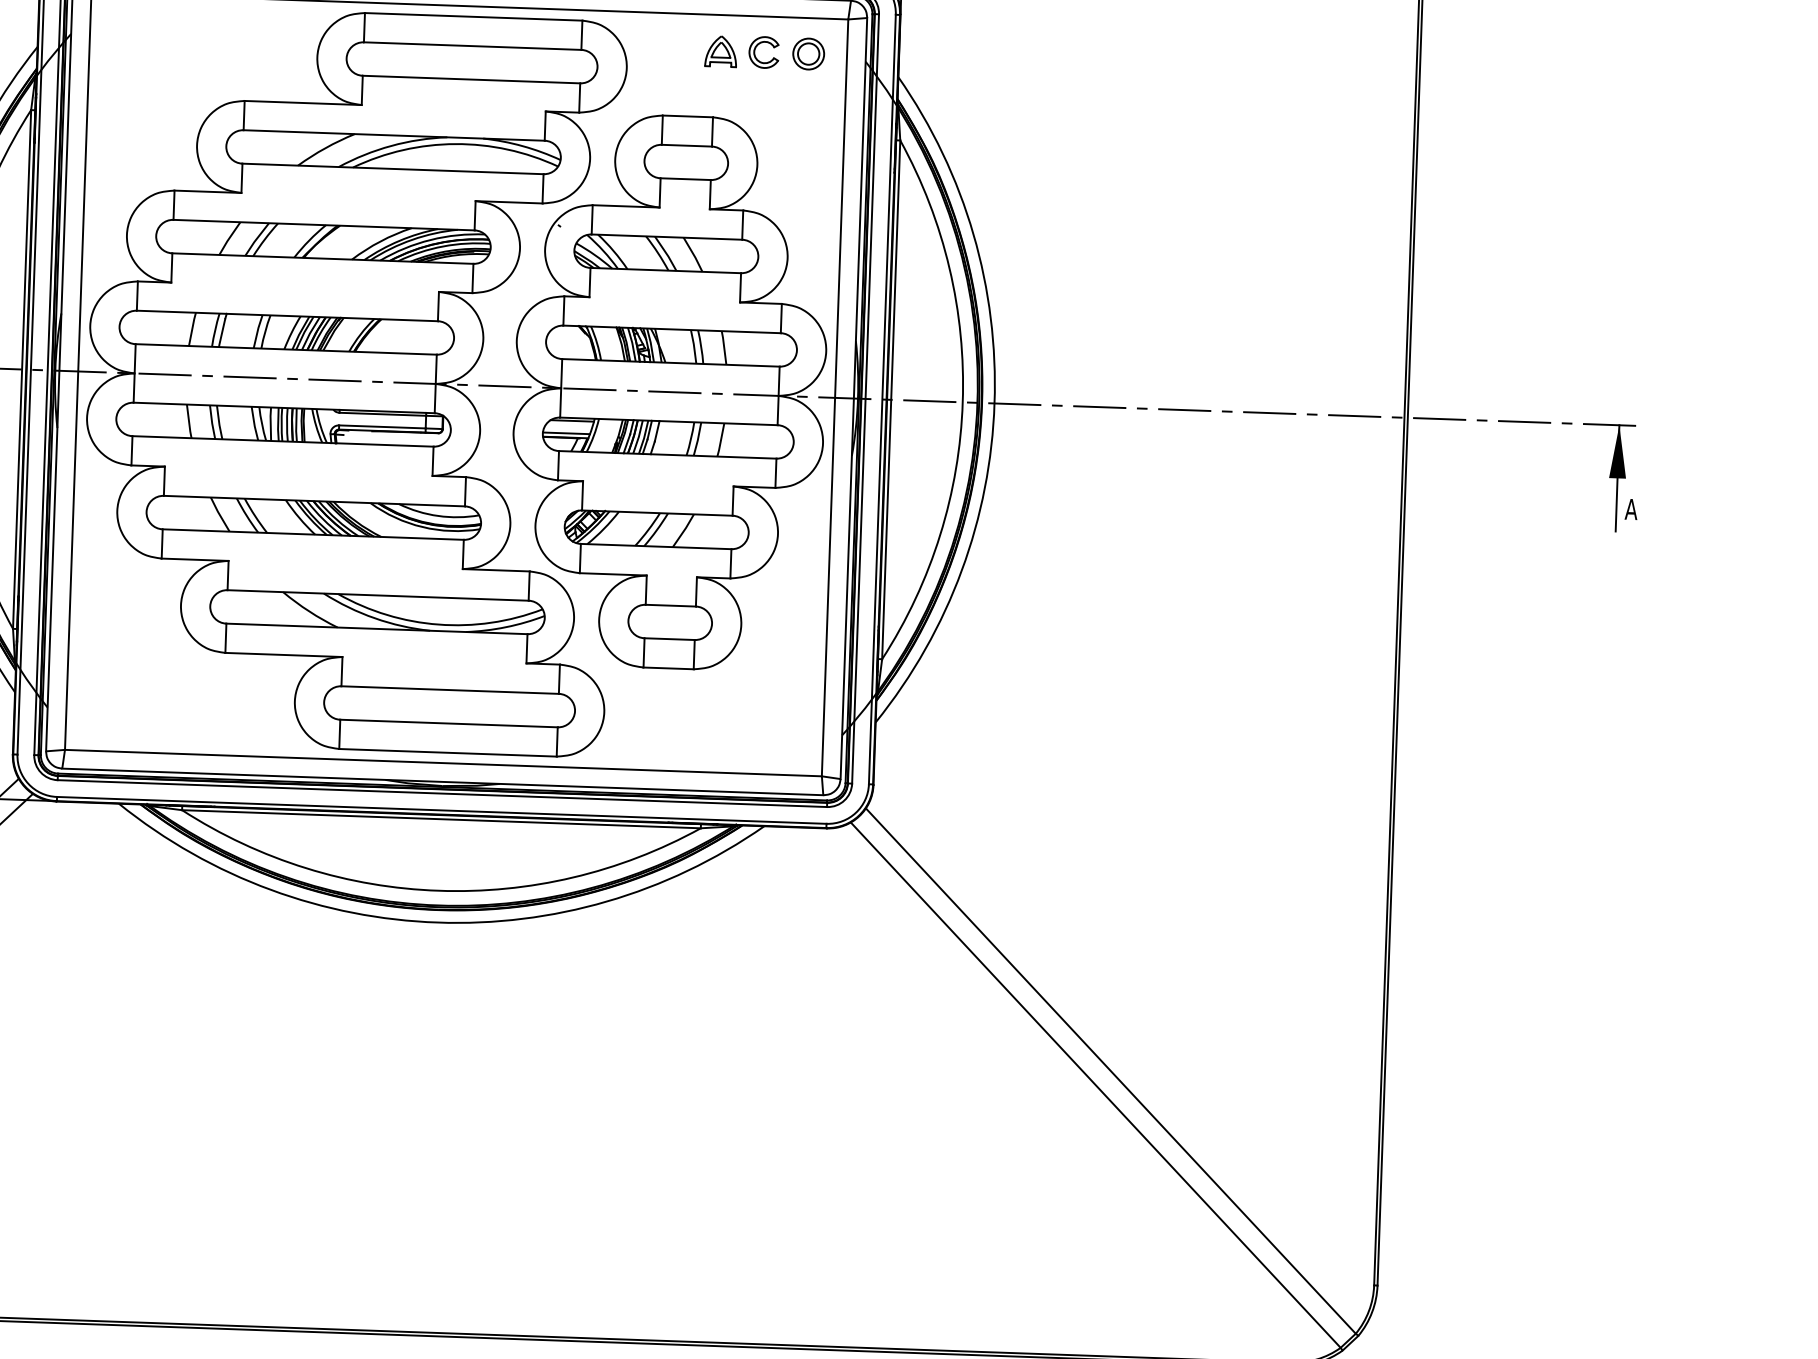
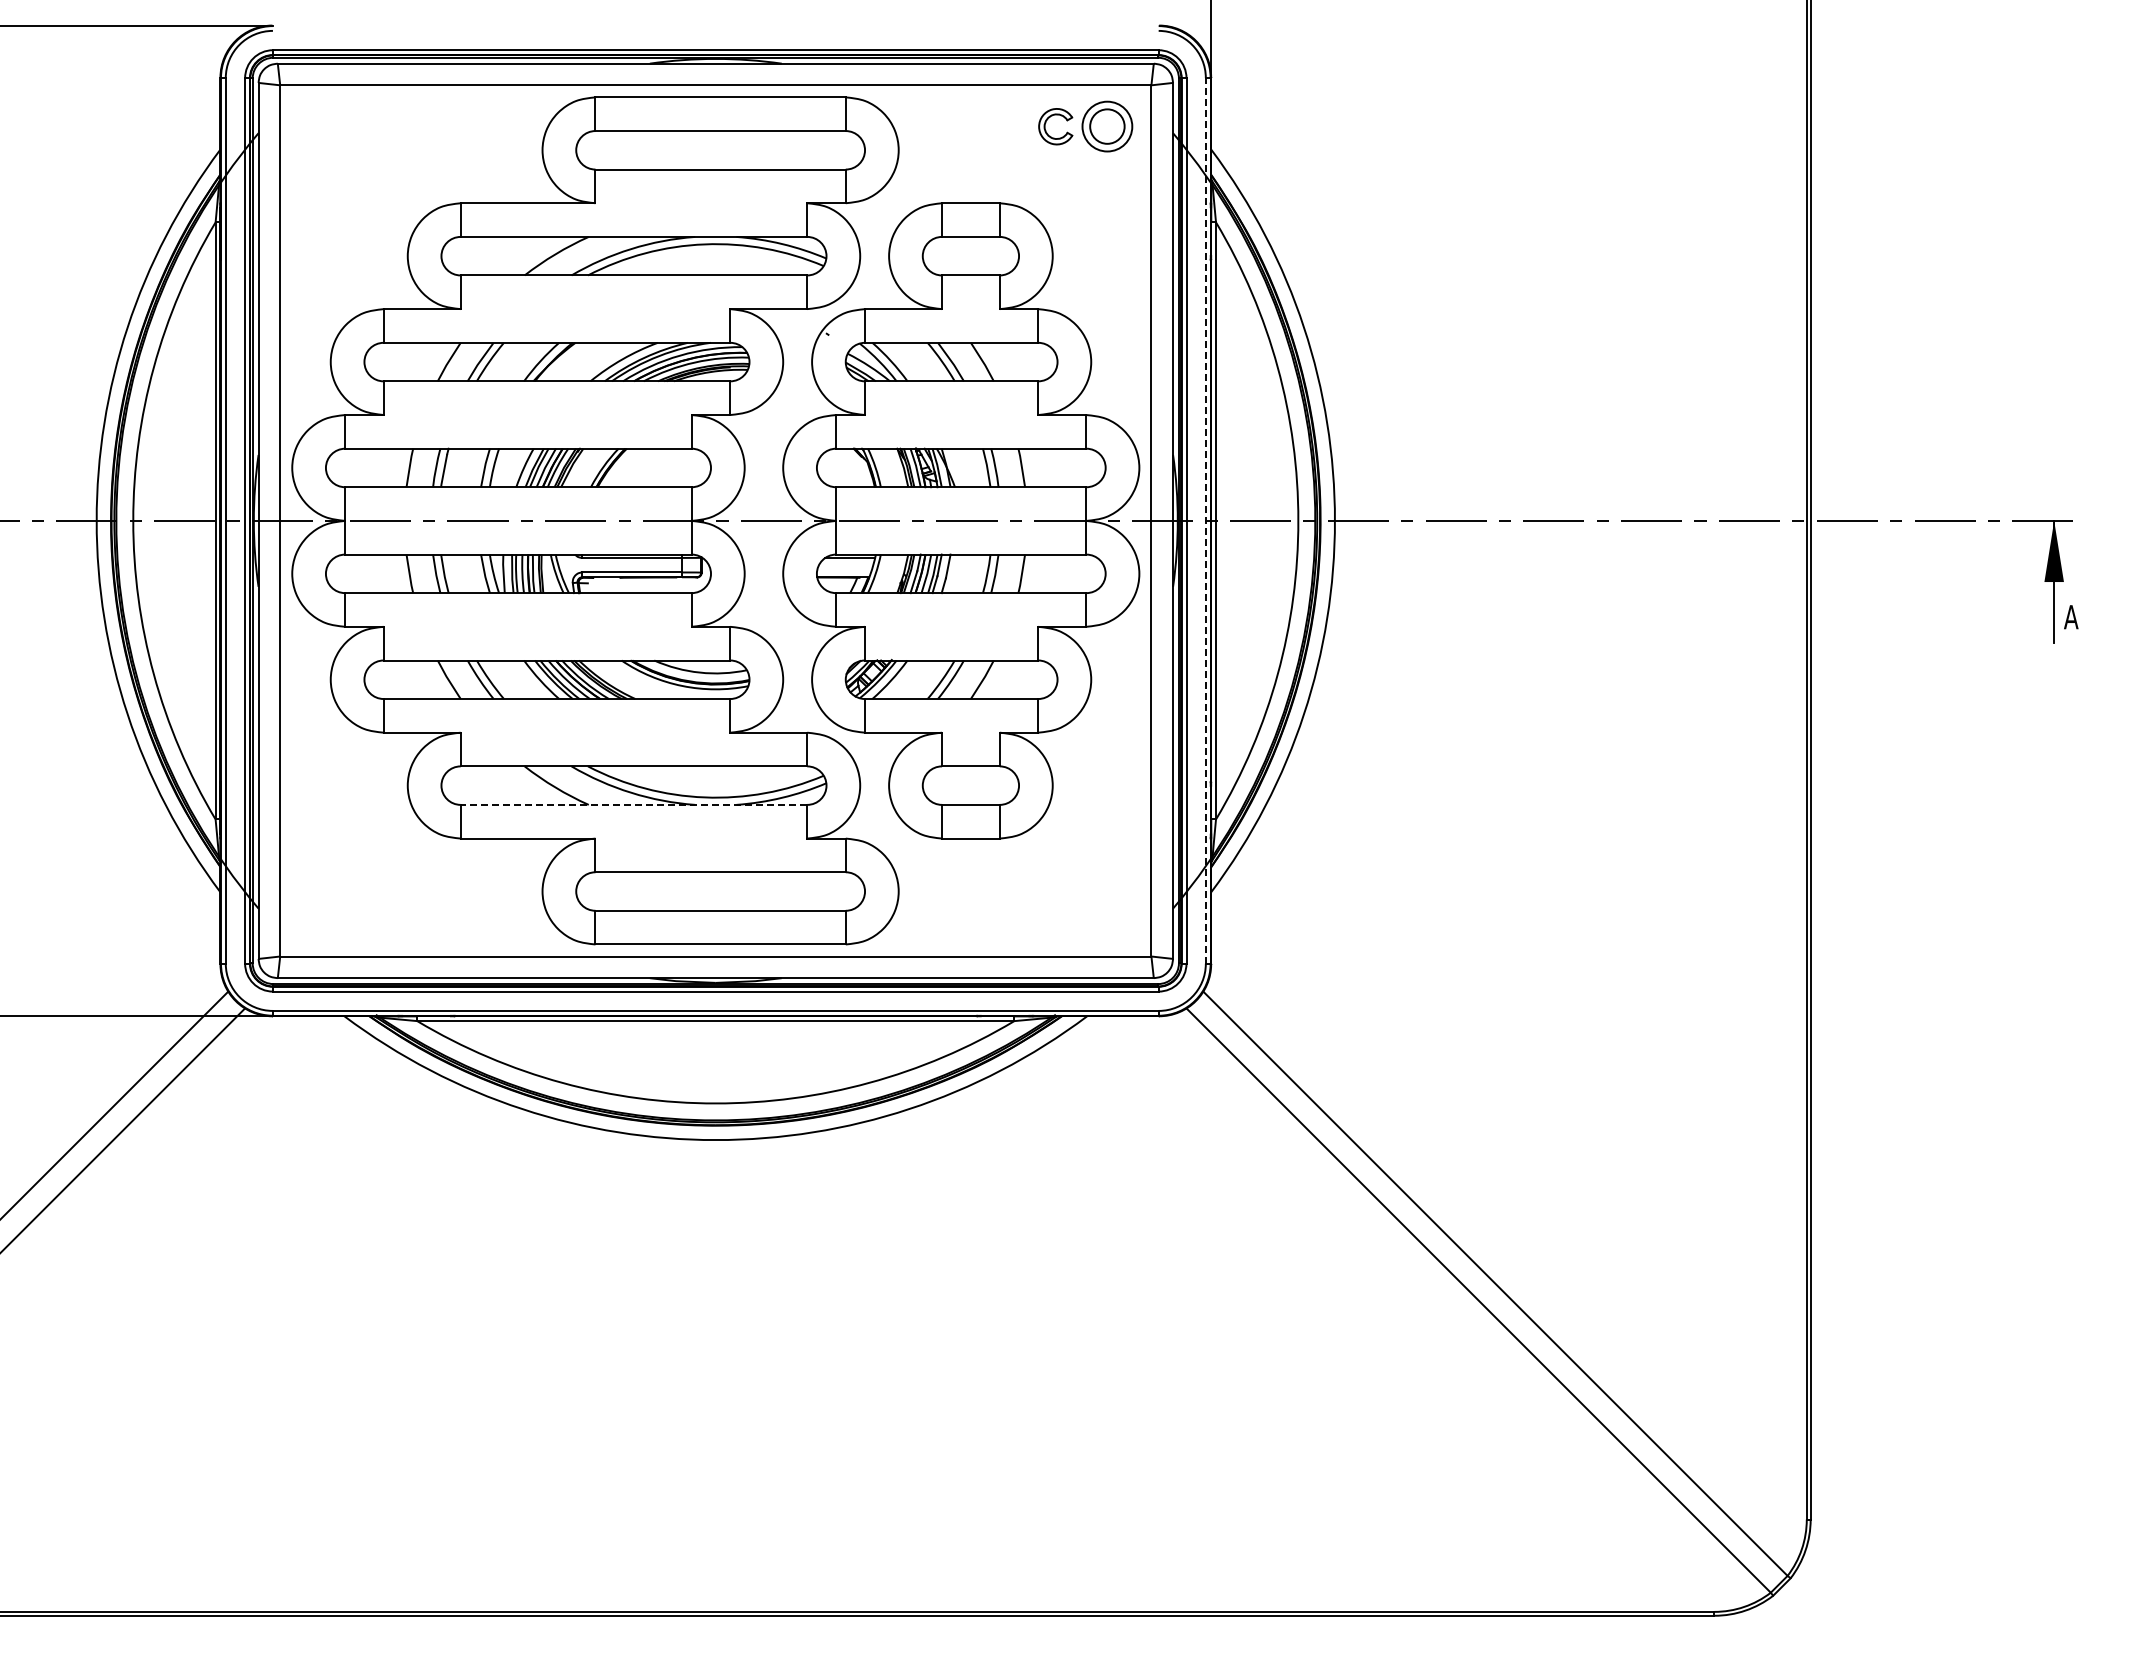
part: (721, 51) -> (1006, 127), removed
part: (808, 53) -> (1106, 126), size x1.4
line: (882, 399) -> (1205, 520), solid -> dashed
line: (566, 433) -> (843, 572), removed
line: (376, 628) -> (633, 804), solid -> dashed

